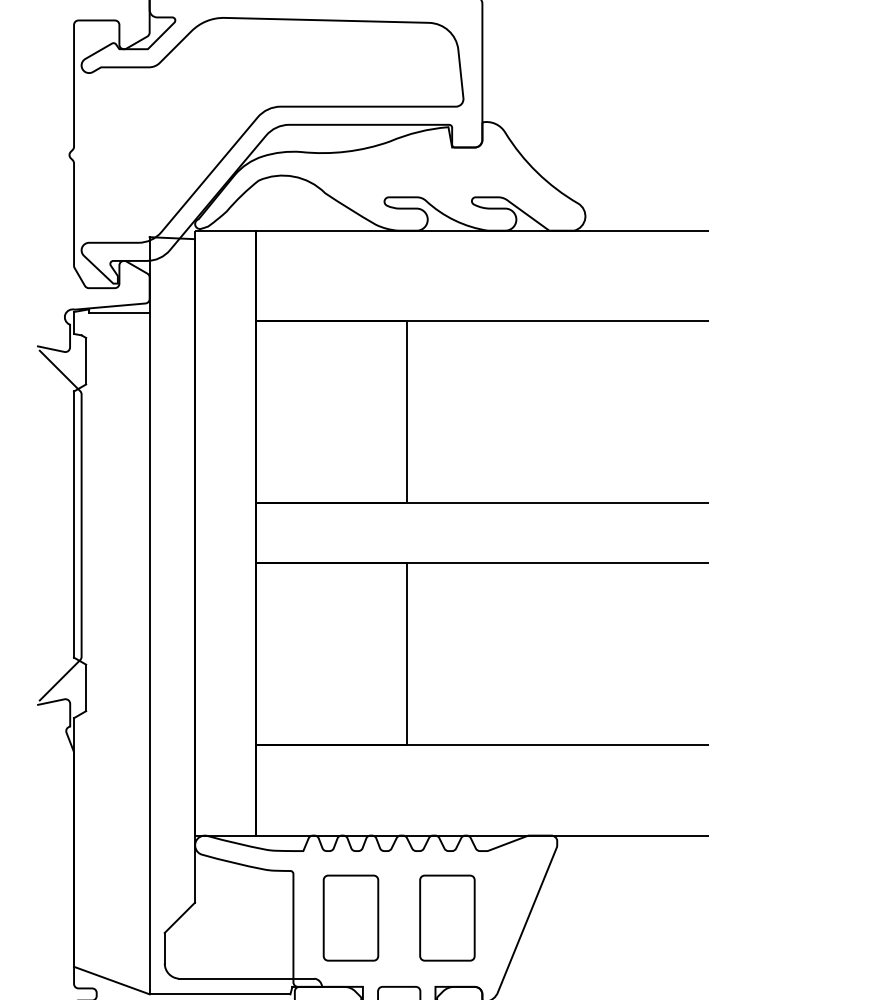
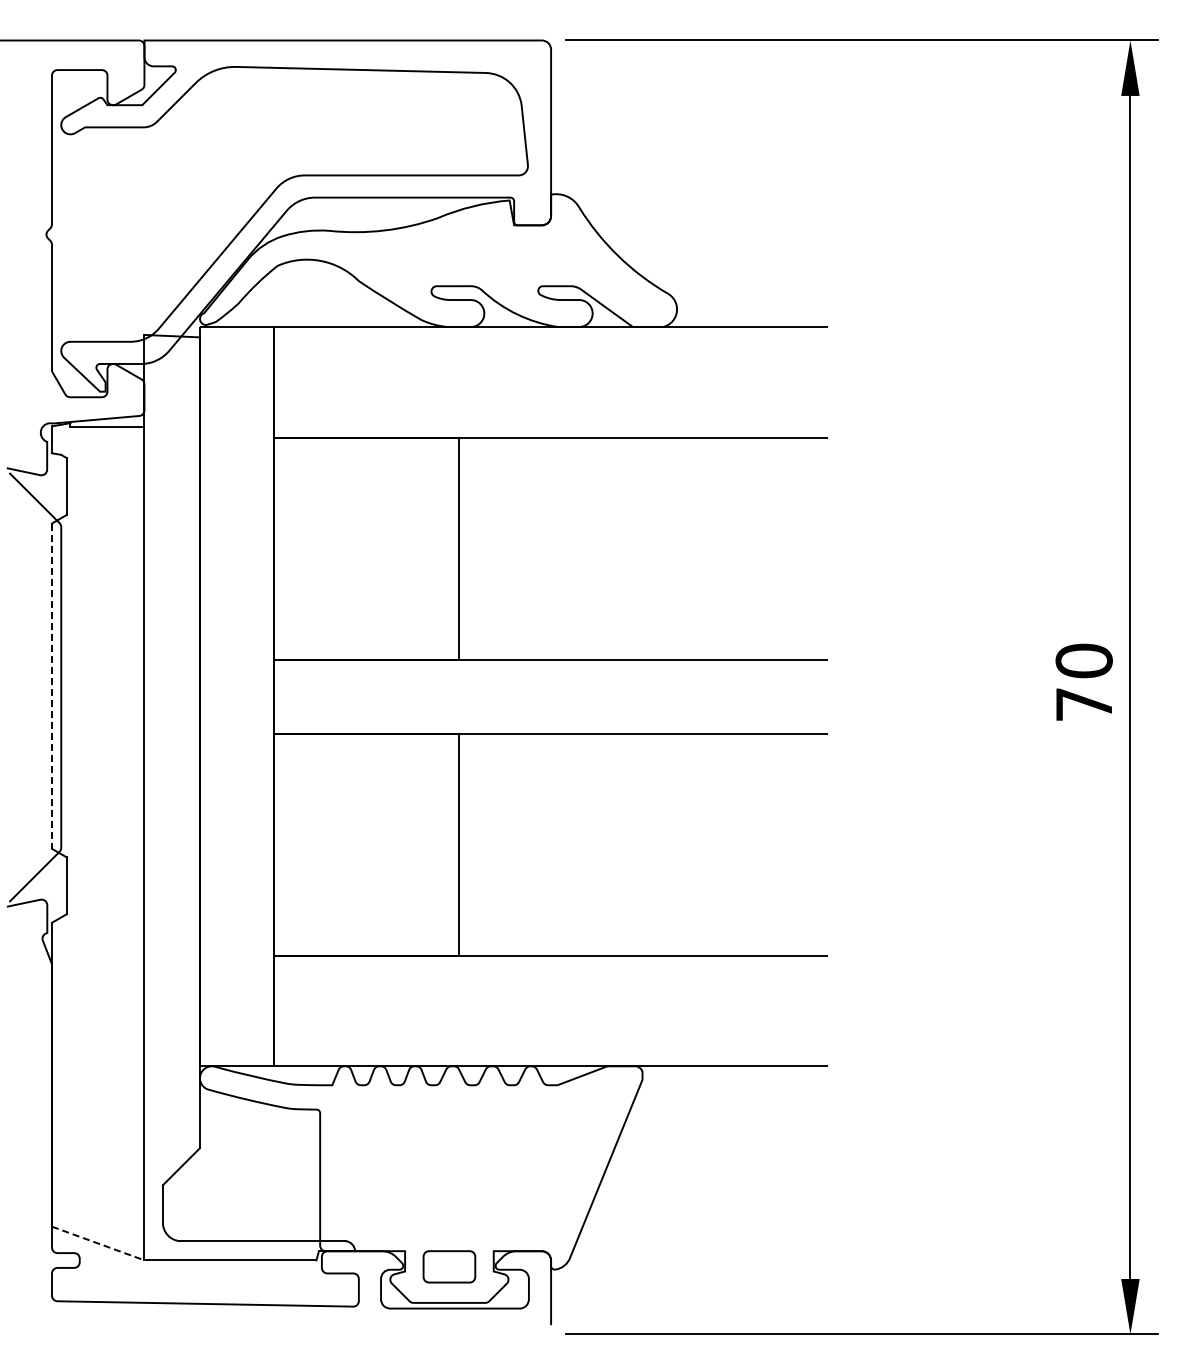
line: (74, 524) -> (52, 686), solid -> dashed
part: (350, 918) -> (390, 1167), removed
part: (447, 918) -> (508, 1167), removed
line: (112, 980) -> (98, 1243), solid -> dashed

